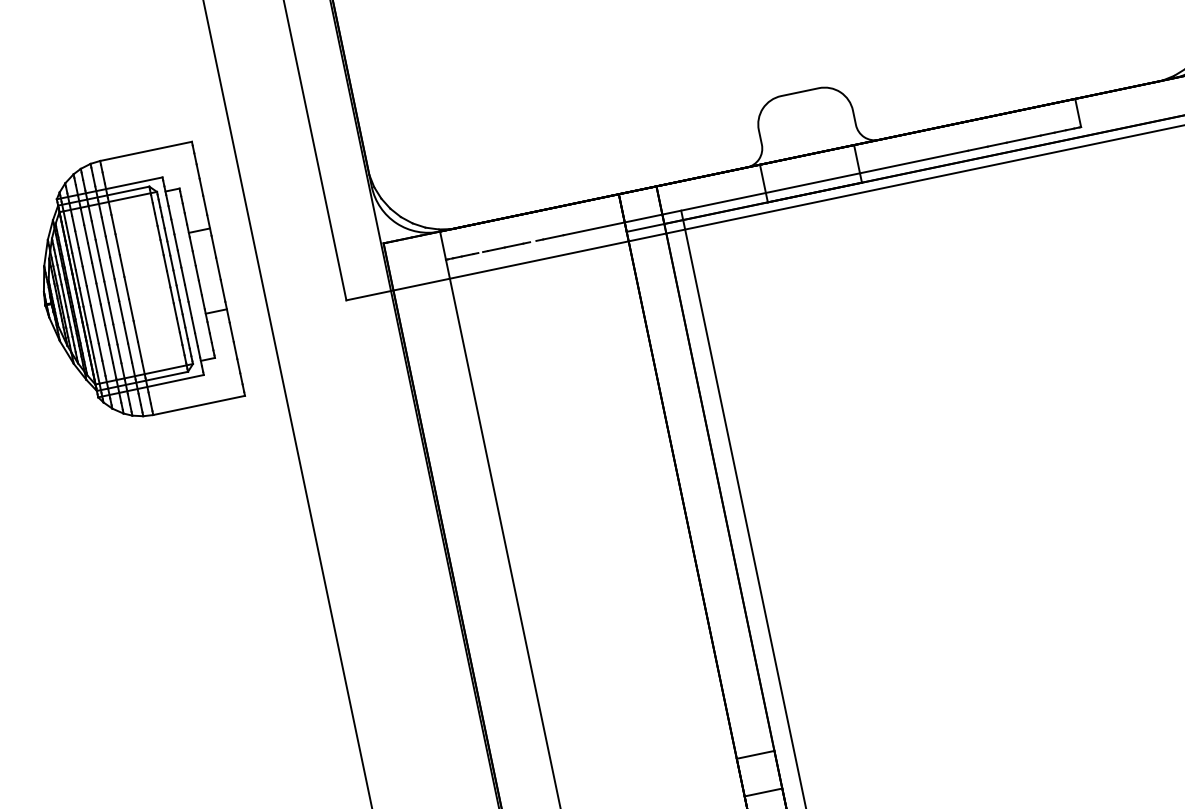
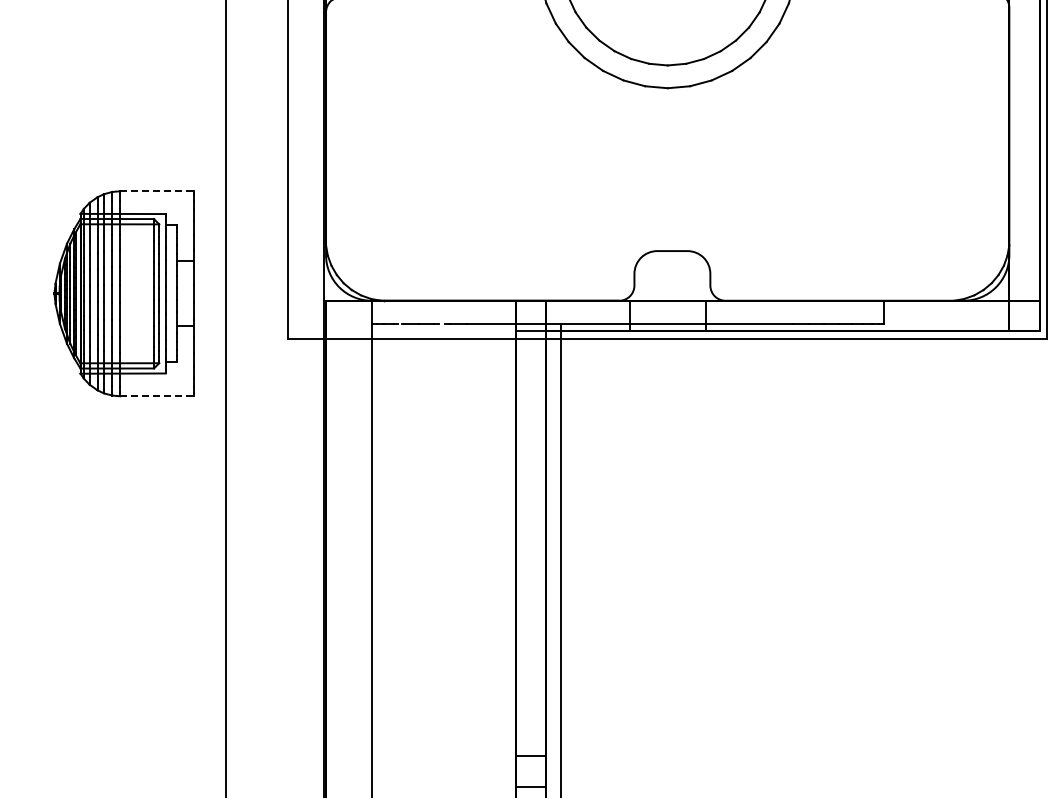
line: (146, 151) -> (157, 191), solid -> dashed
line: (199, 405) -> (157, 396), solid -> dashed

